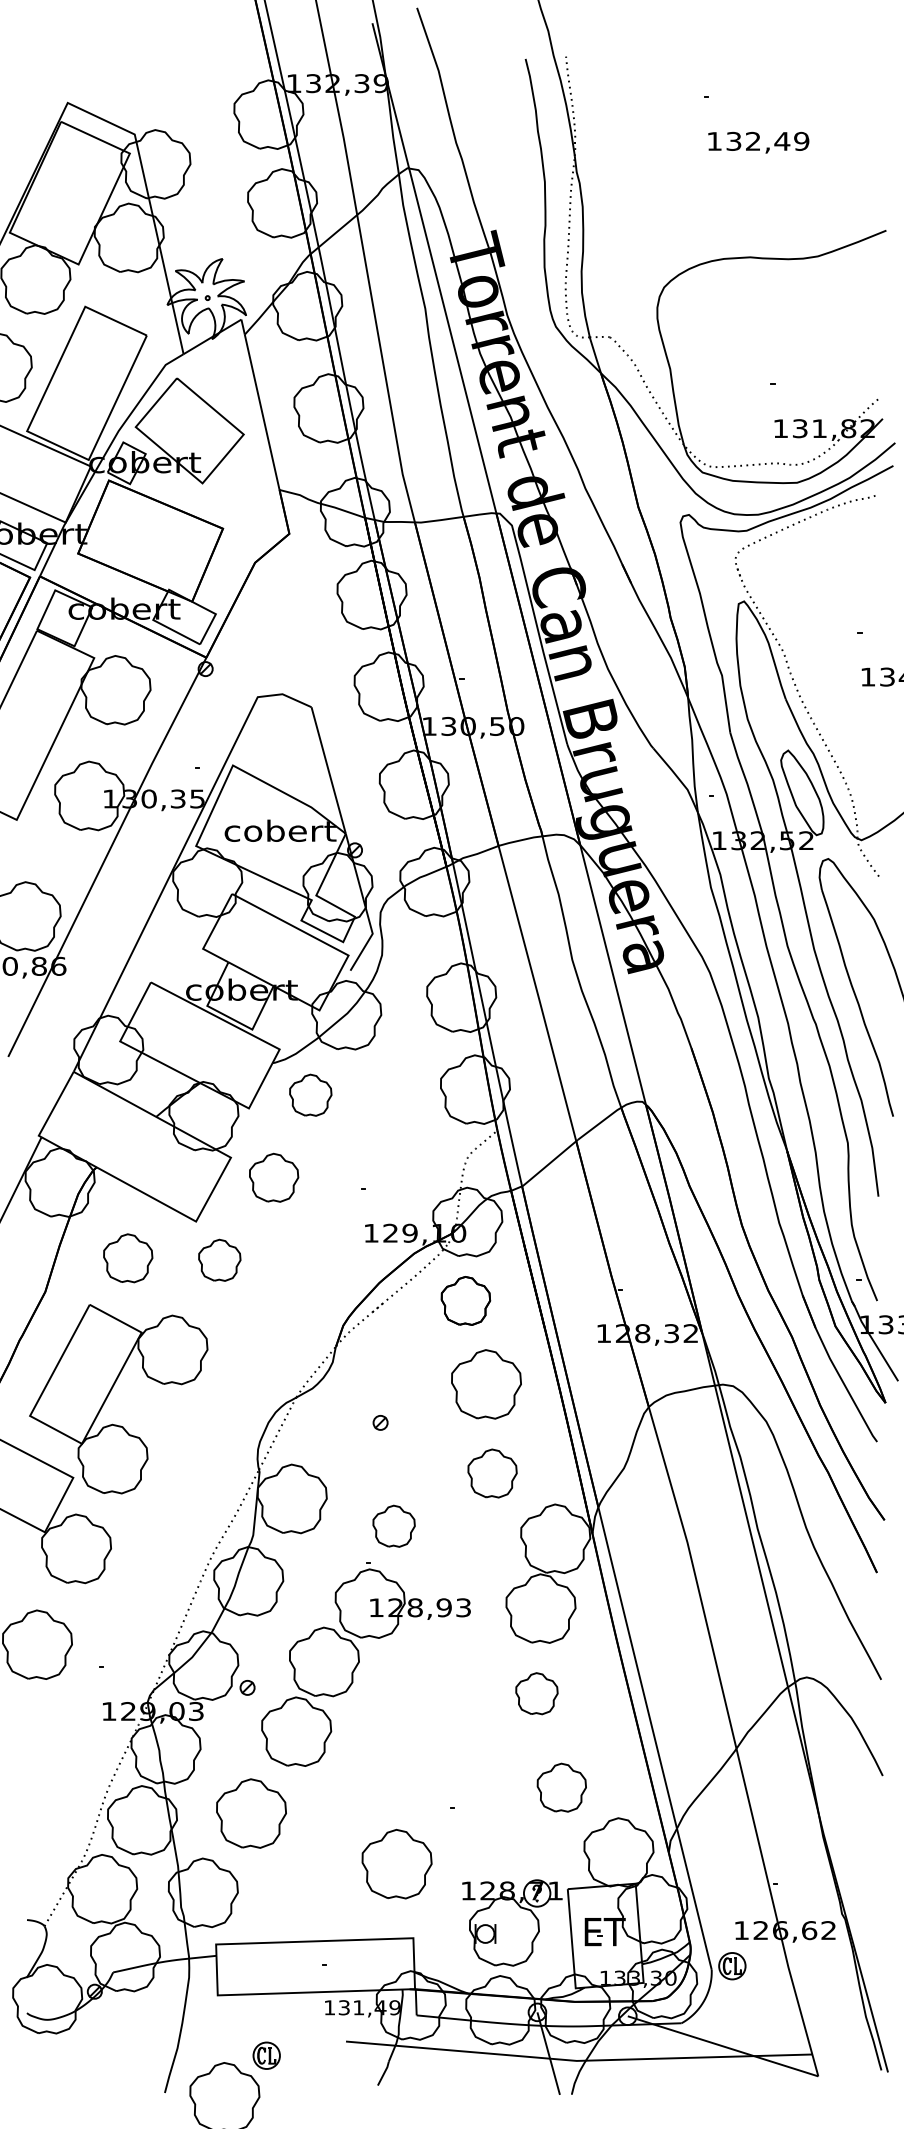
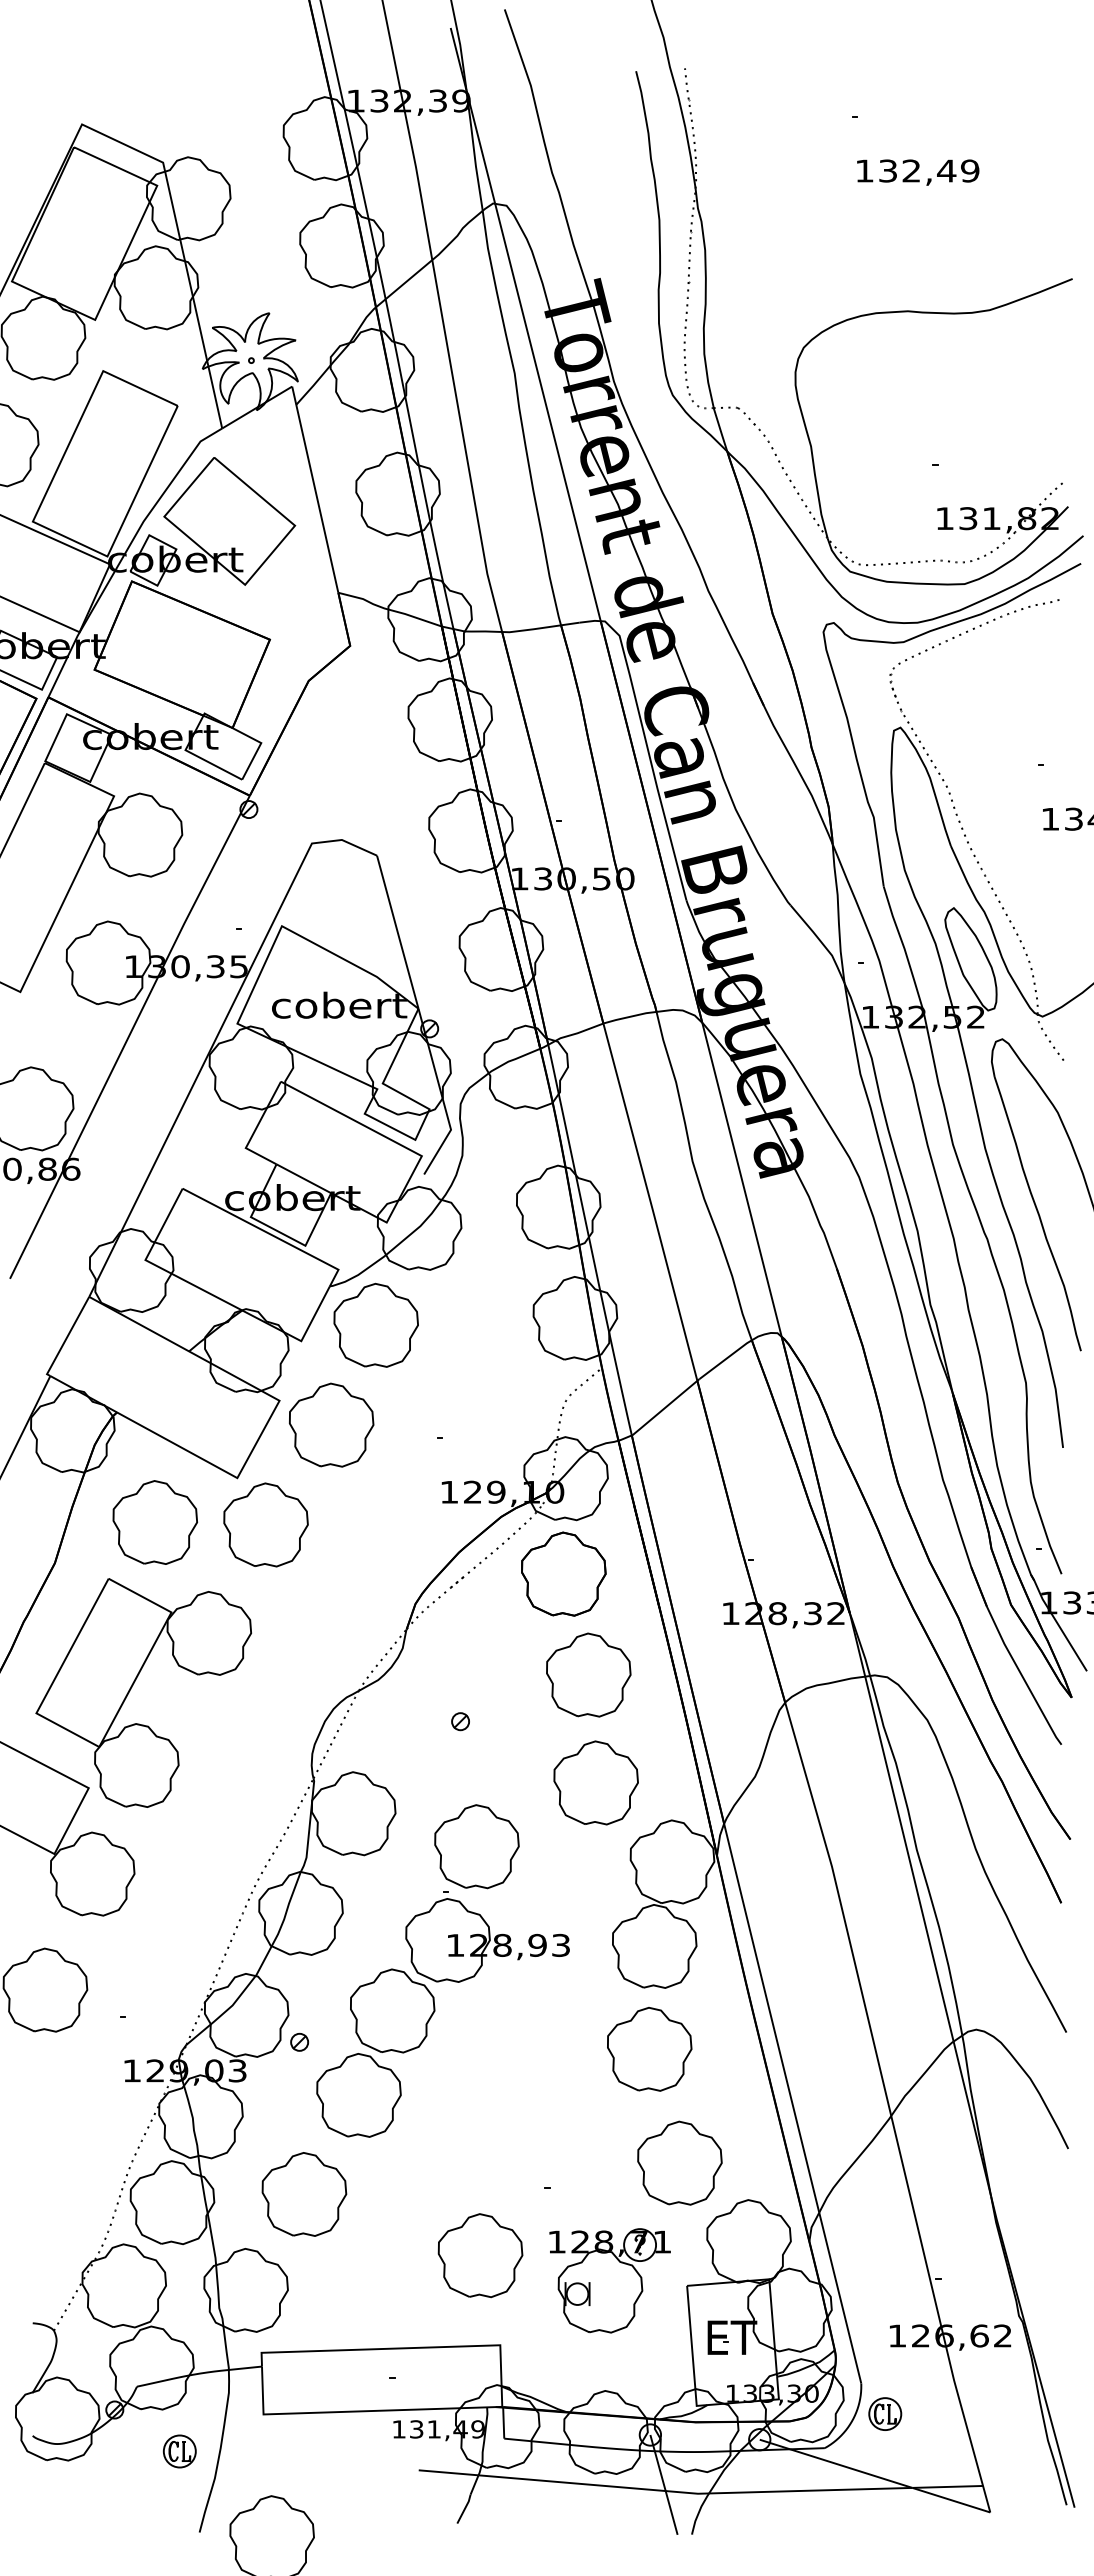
part: (310, 1094) -> (375, 1324), size x1.67
part: (273, 1177) -> (331, 1424), size x1.43
part: (127, 1258) -> (154, 1522), size x1.43
part: (219, 1259) -> (265, 1524), size x1.67
part: (465, 1300) -> (563, 1573), size x1.43
part: (492, 1473) -> (595, 1782), size x1.43
part: (393, 1526) -> (476, 1846), size x1.67
part: (536, 1693) -> (649, 2049), size x1.67
part: (561, 1787) -> (679, 2162), size x1.43
part: (511, 1922) -> (609, 2280), moved
part: (732, 1965) -> (885, 2413), moved
part: (266, 2055) -> (179, 2451), moved

